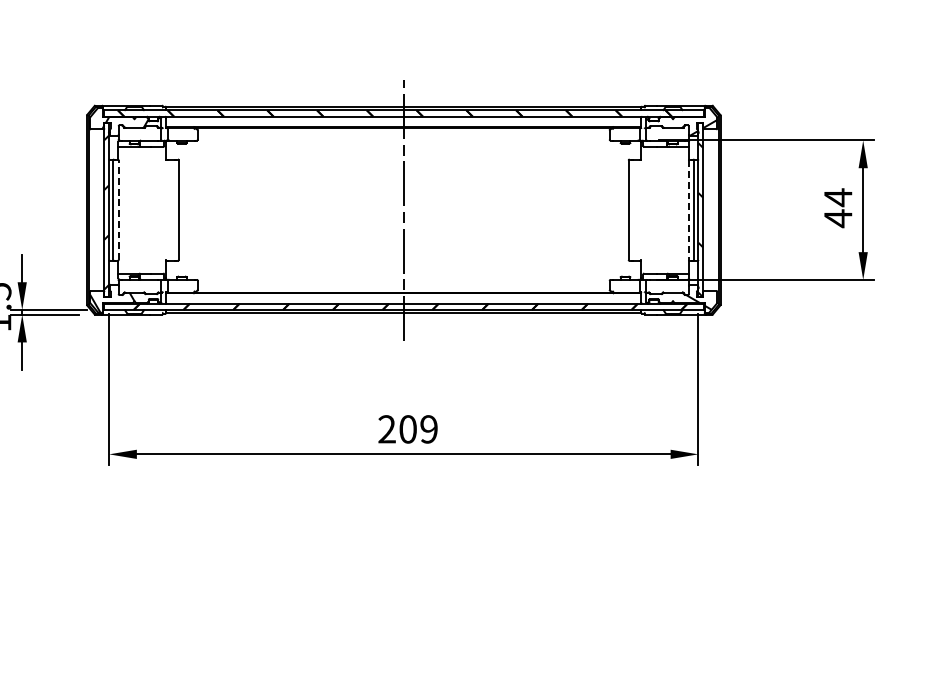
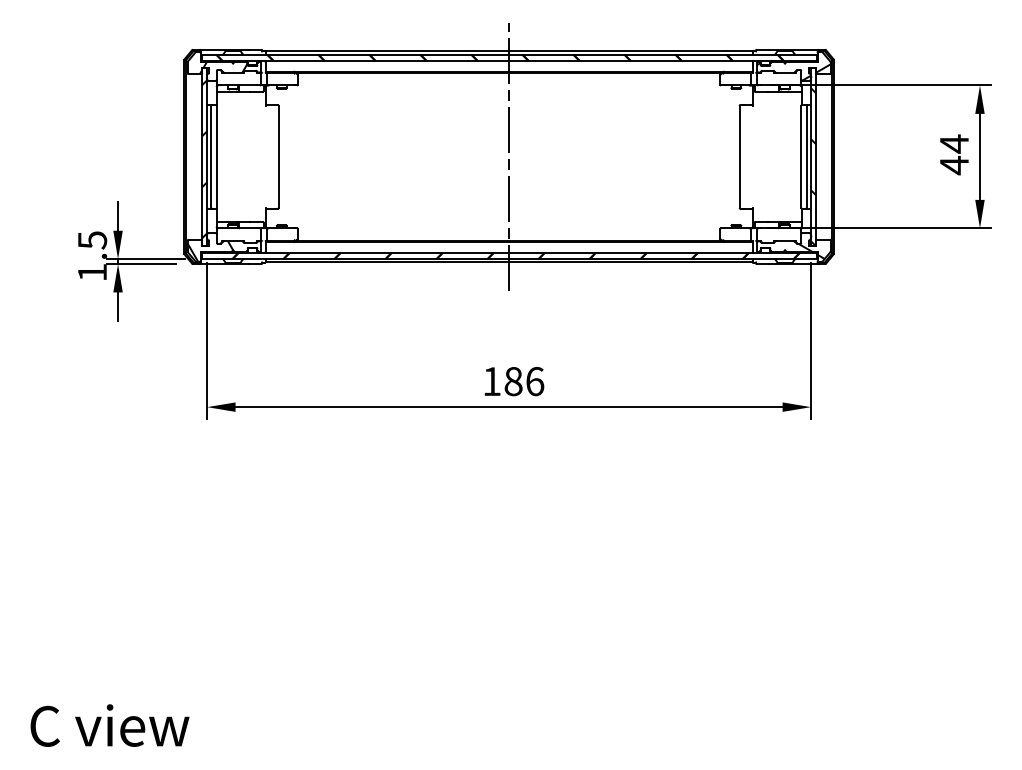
line: (118, 209) -> (216, 156), dashed -> solid
line: (689, 209) -> (801, 156), dashed -> solid
text: (408, 429) -> (513, 381), 209 -> 186

